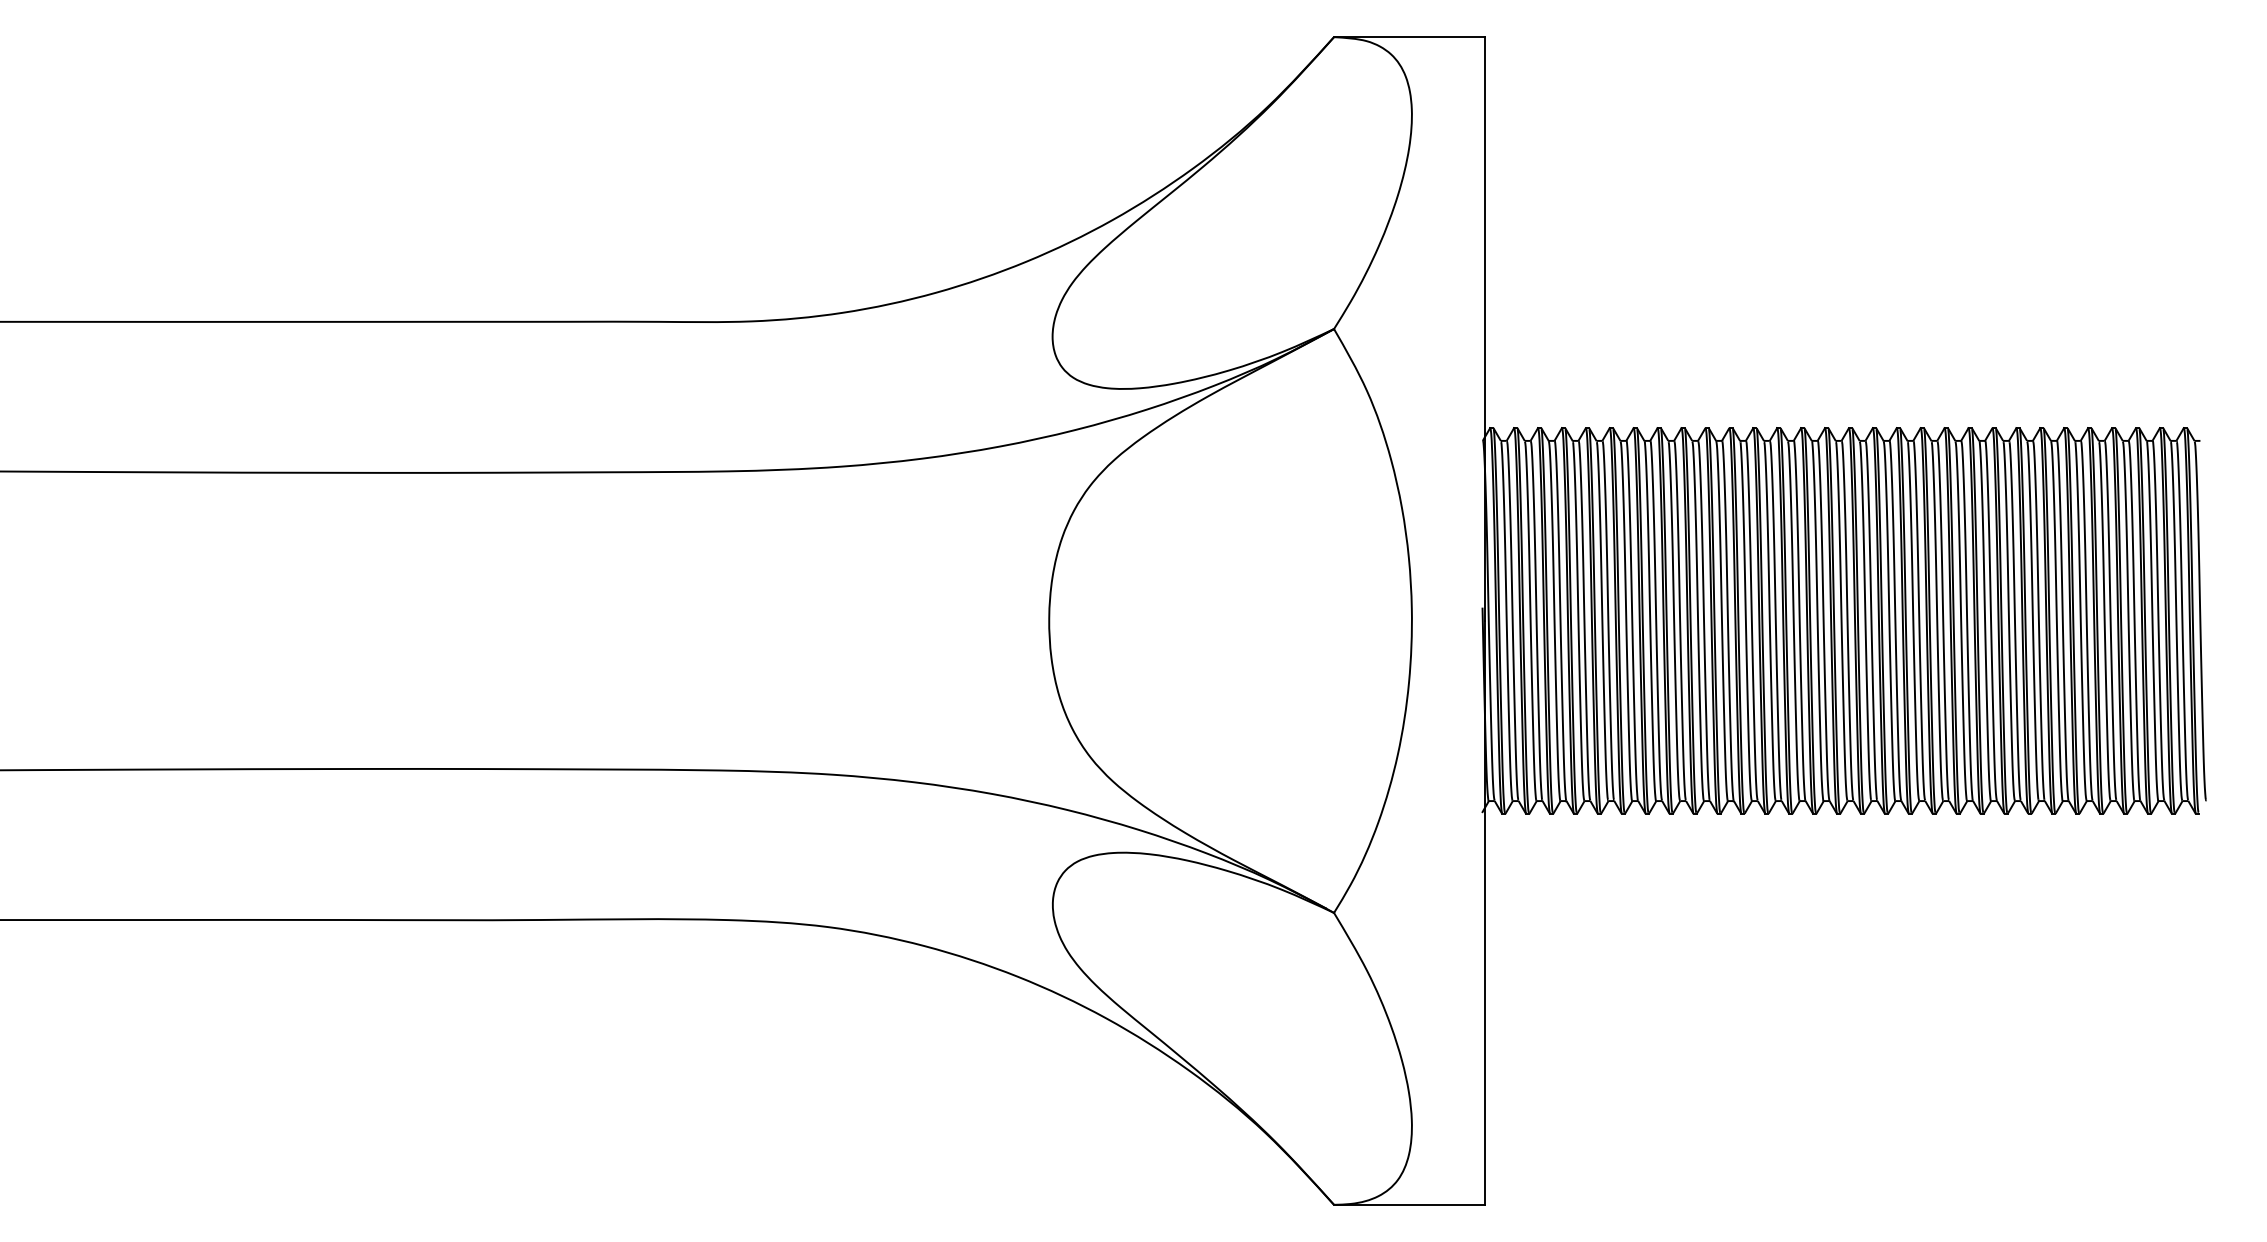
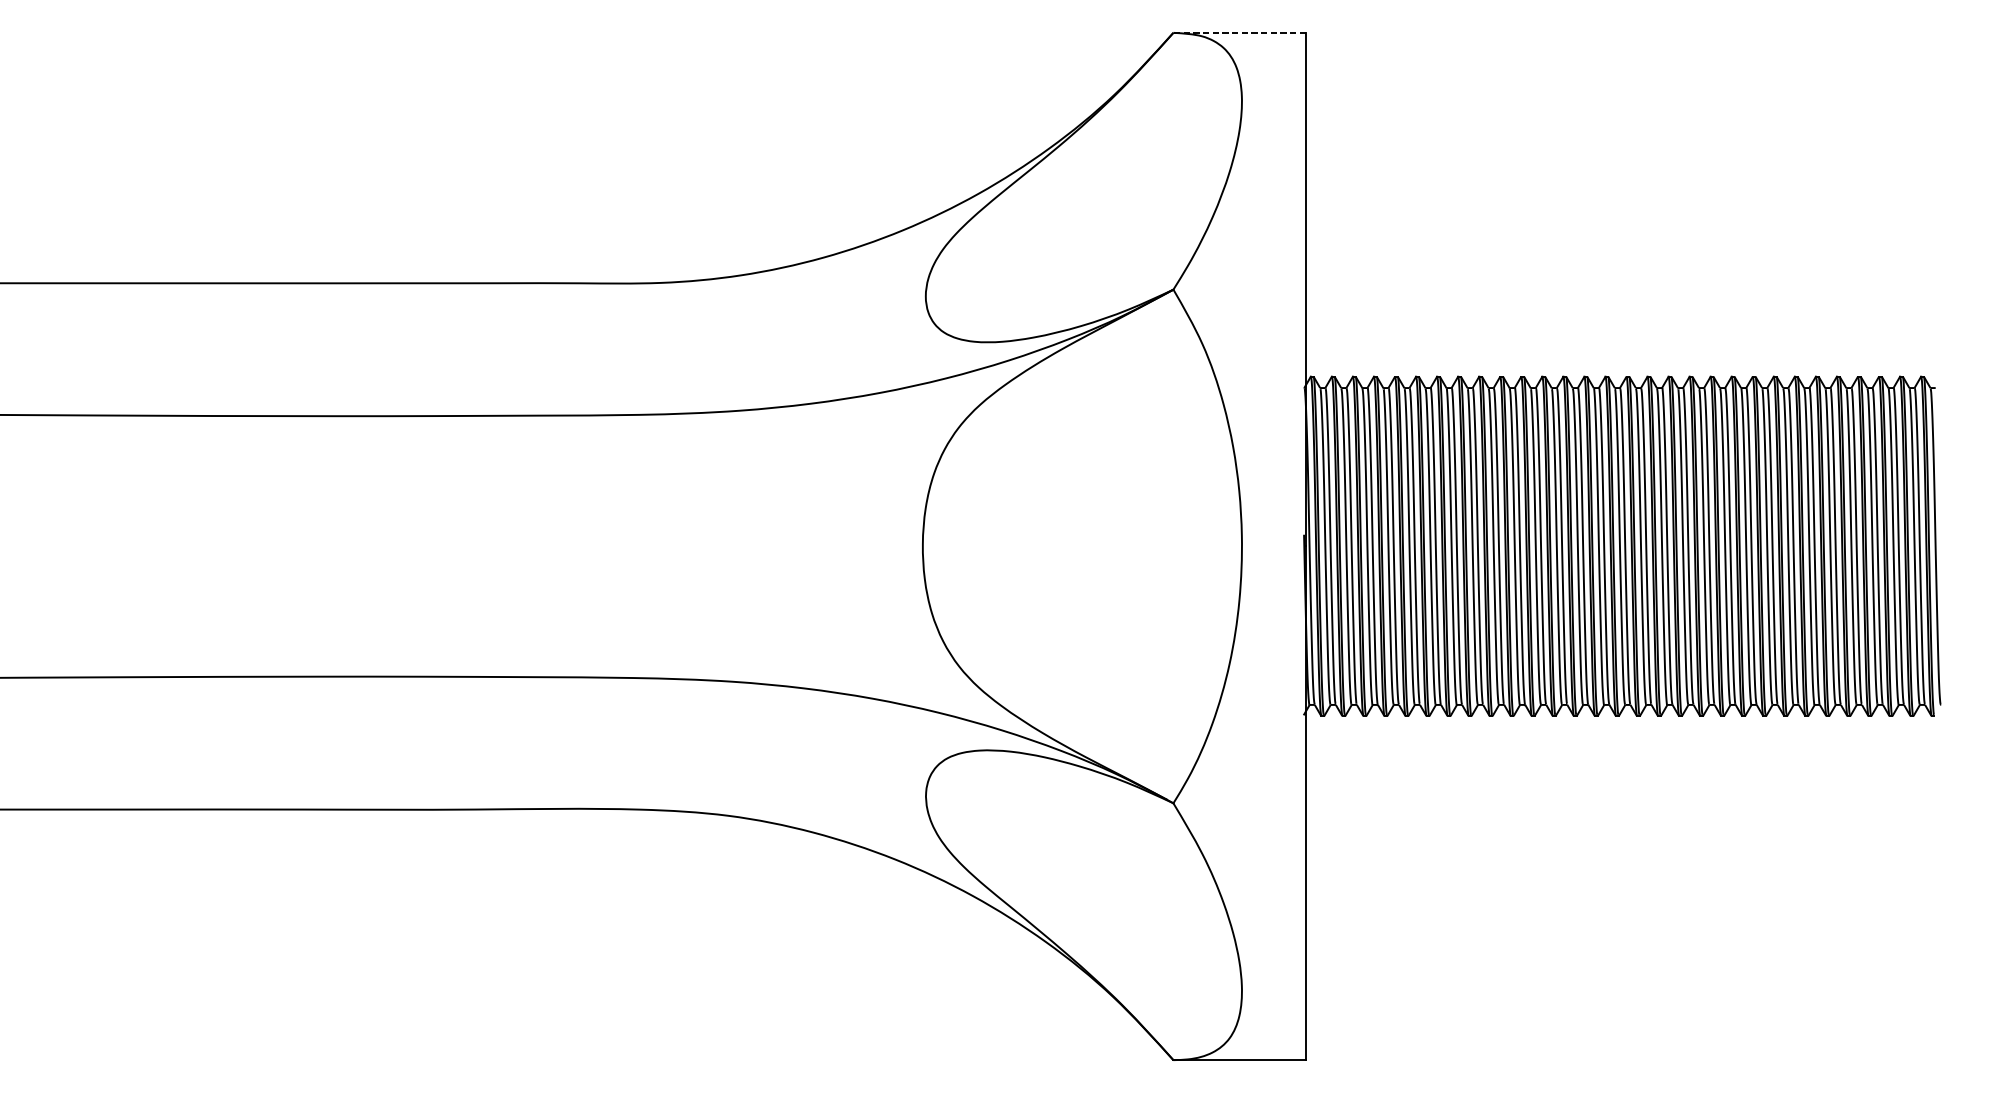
line: (1408, 37) -> (1238, 33), solid -> dashed

